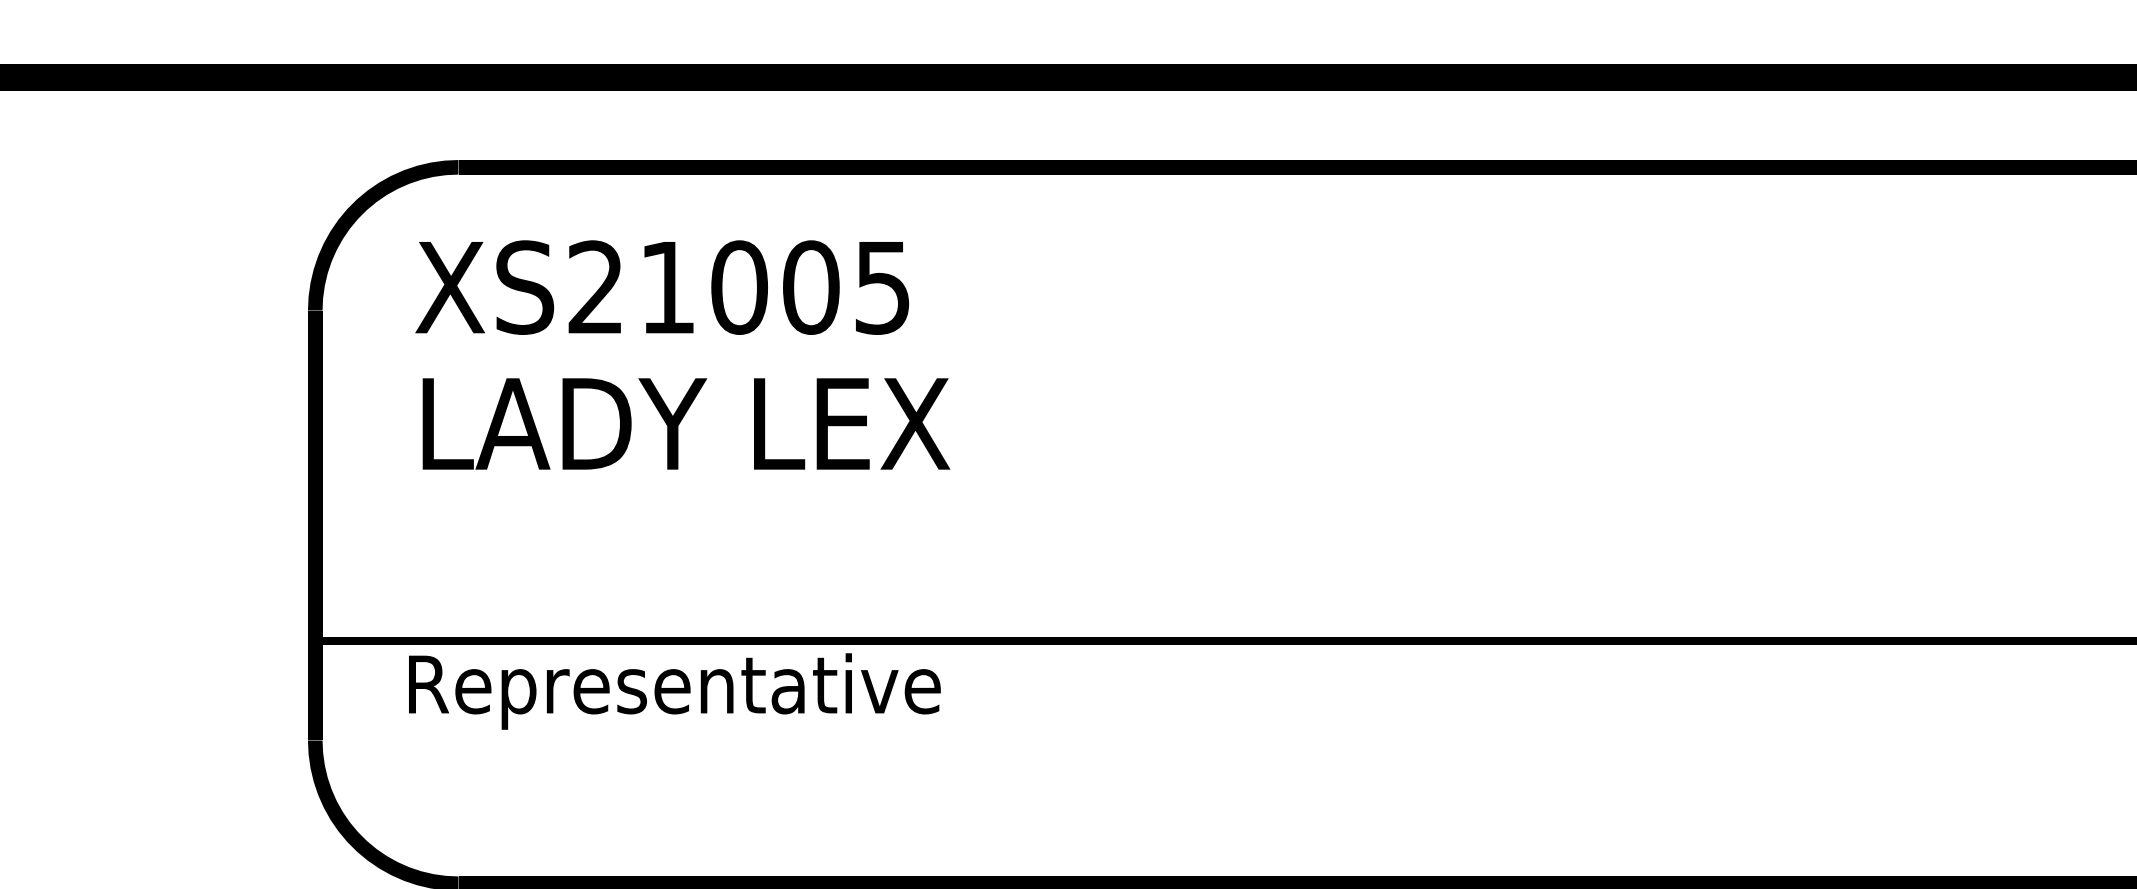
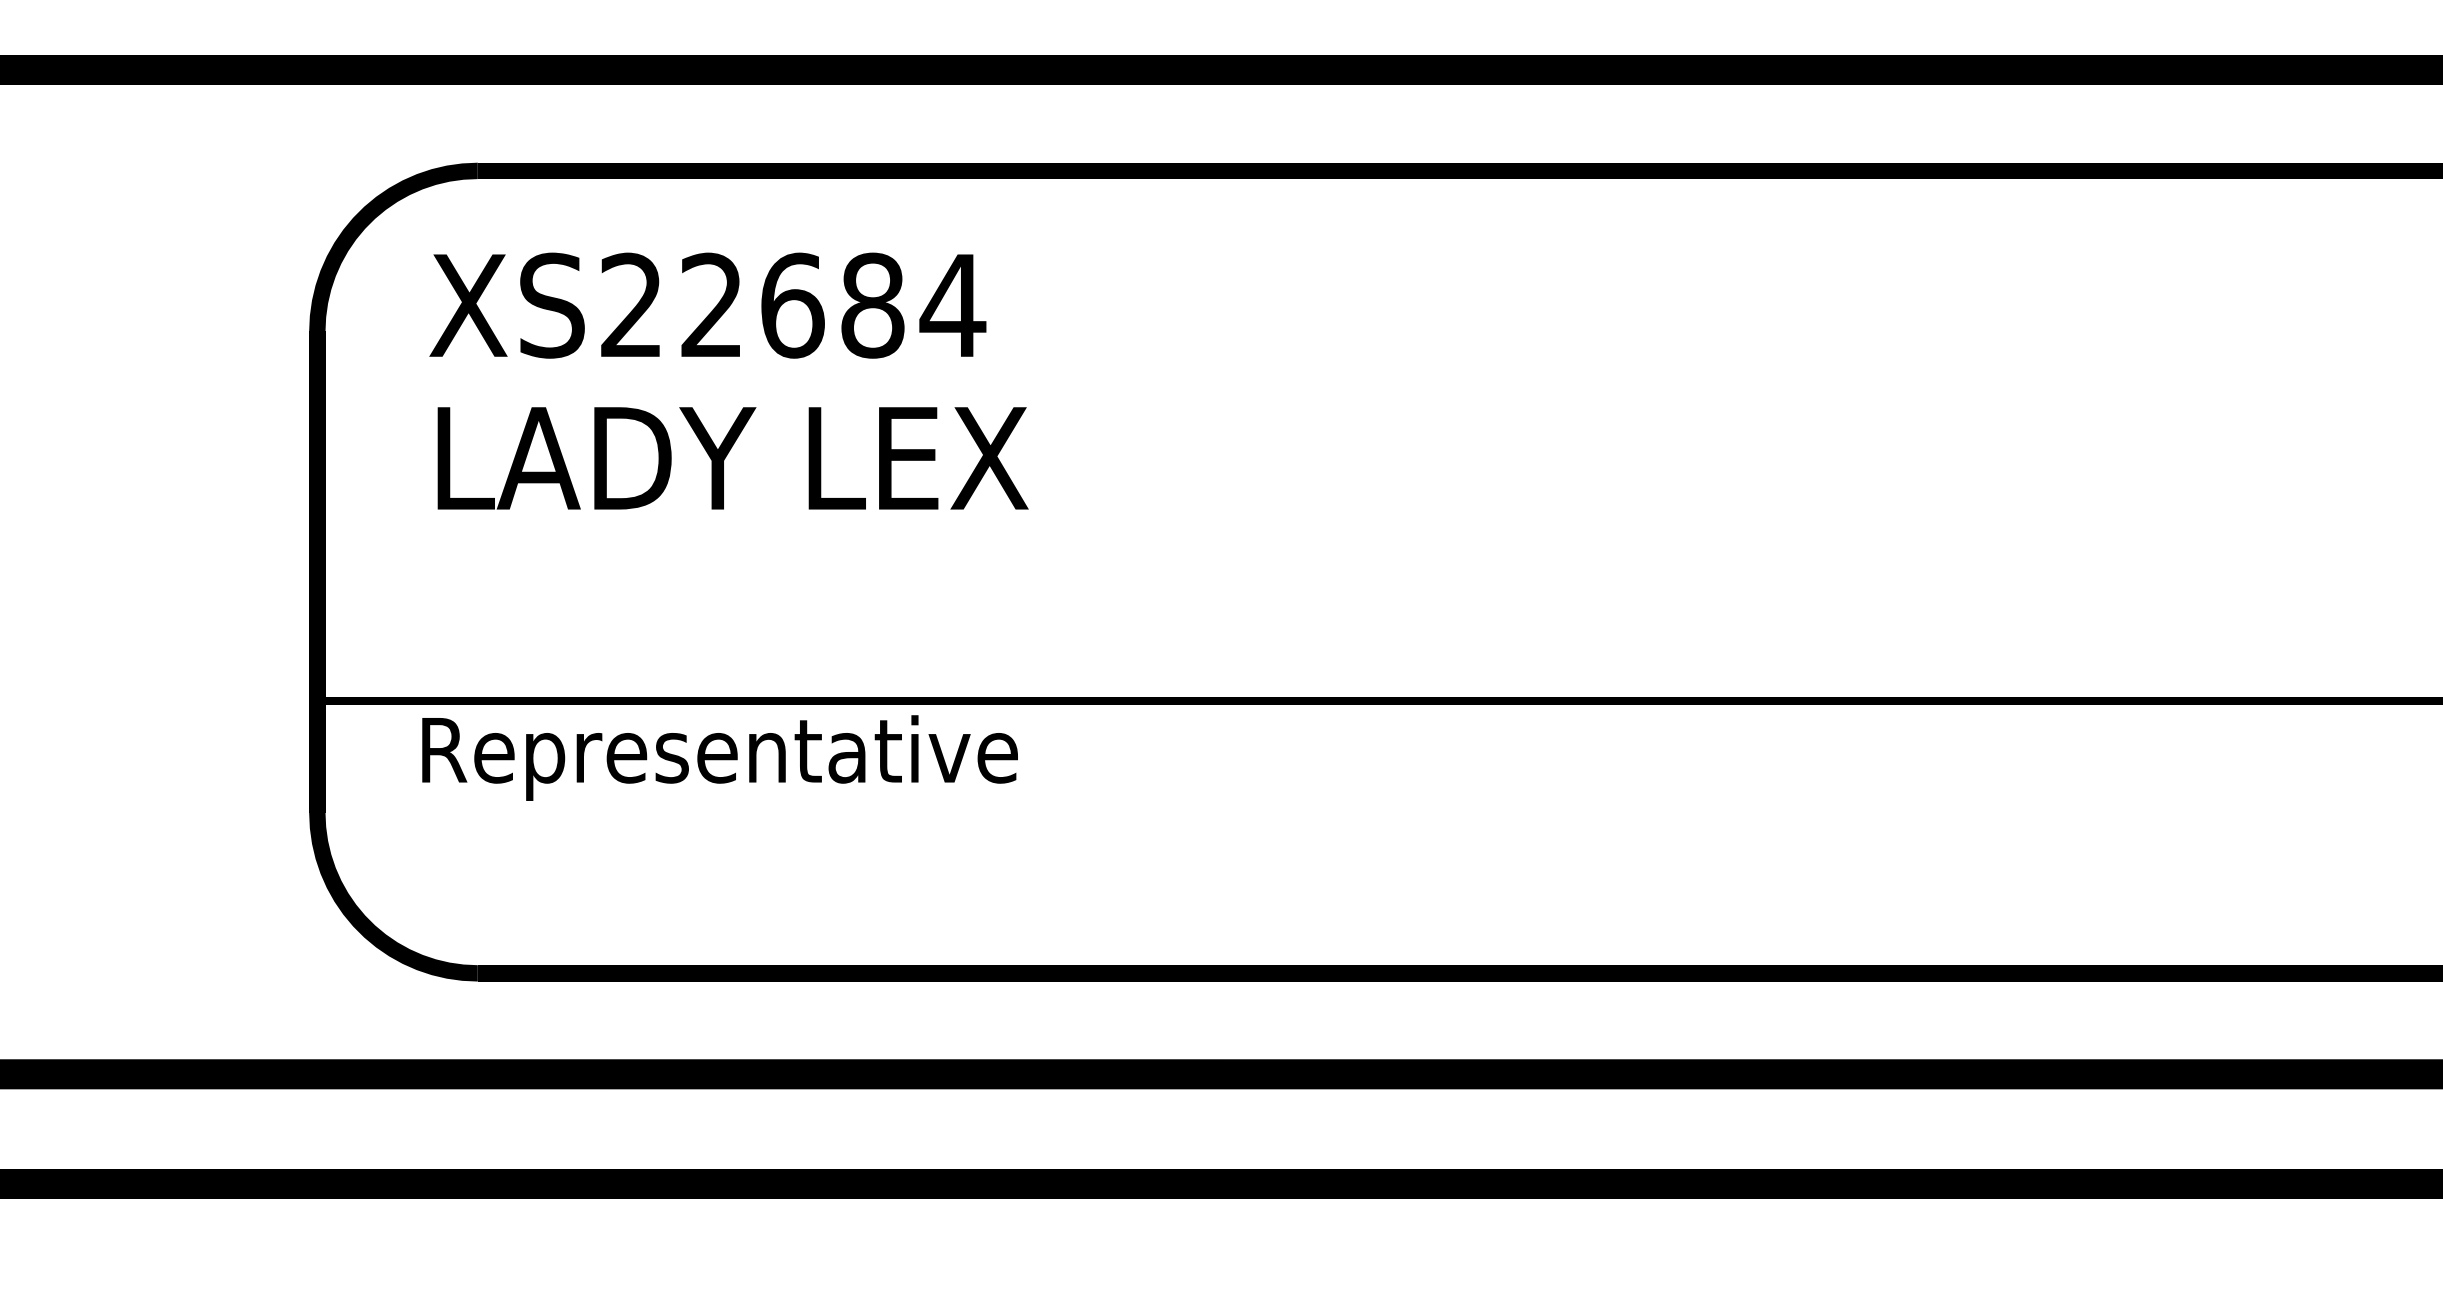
text: (776, 287) -> (833, 305), XS21005 -> XS22684

